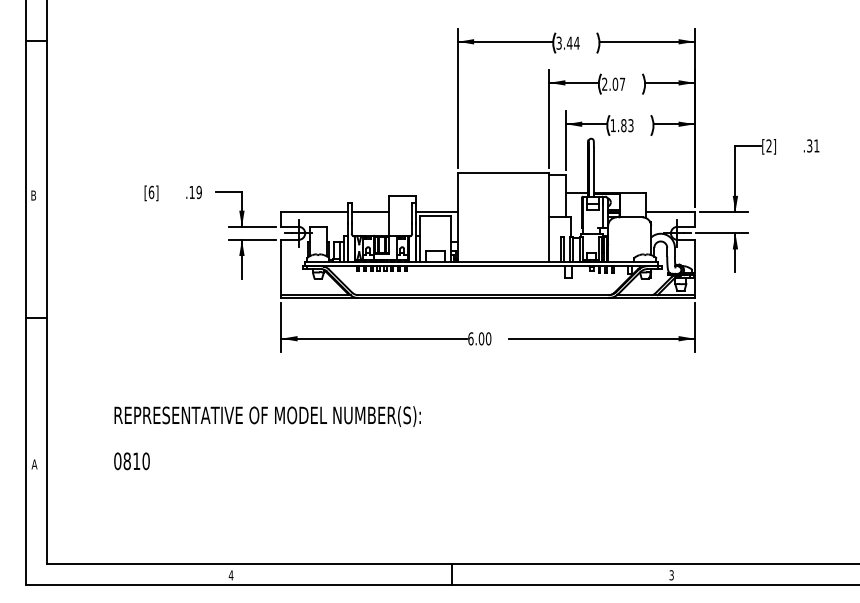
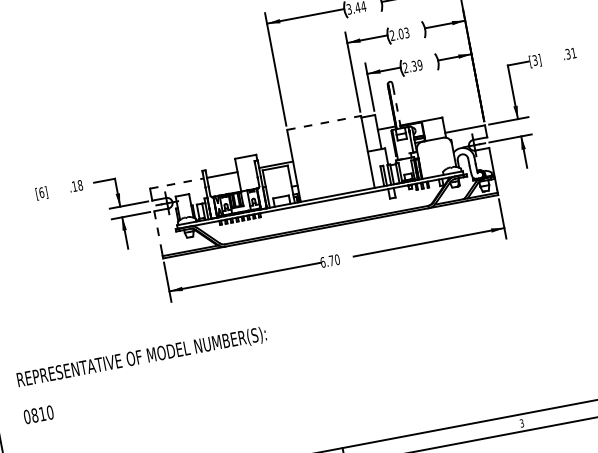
text: (622, 83) -> (406, 32), 2.07 -> 2.03
text: (621, 125) -> (412, 66), 1.83 -> 2.39
text: (768, 146) -> (534, 60), [2] -> [3]
line: (593, 171) -> (396, 108), solid -> dashed
line: (503, 172) -> (323, 122), solid -> dashed
text: (198, 192) -> (79, 185), .19 -> .18
line: (315, 211) -> (177, 183), solid -> dashed
line: (281, 265) -> (158, 232), solid -> dashed
text: (481, 338) -> (331, 260), 6.00 -> 6.70
text: (267, 438) -> (145, 375), moved

